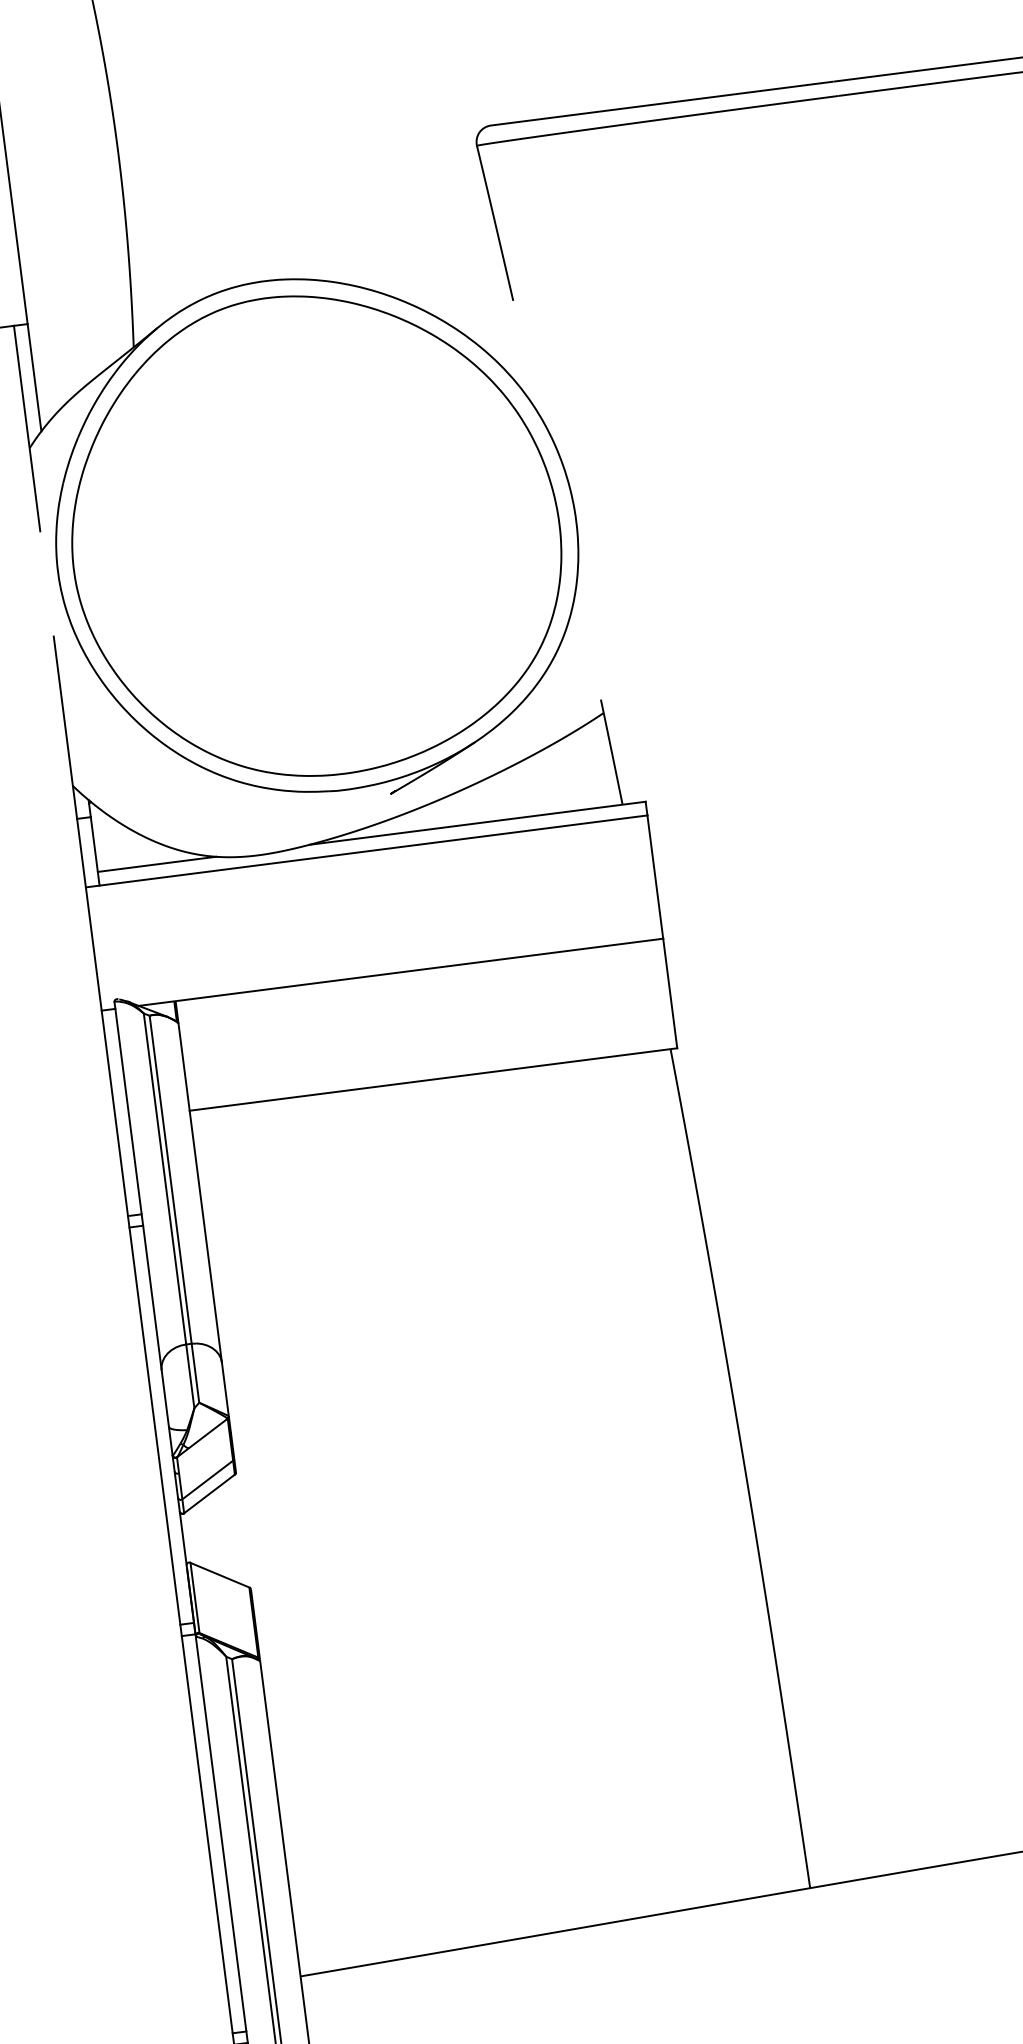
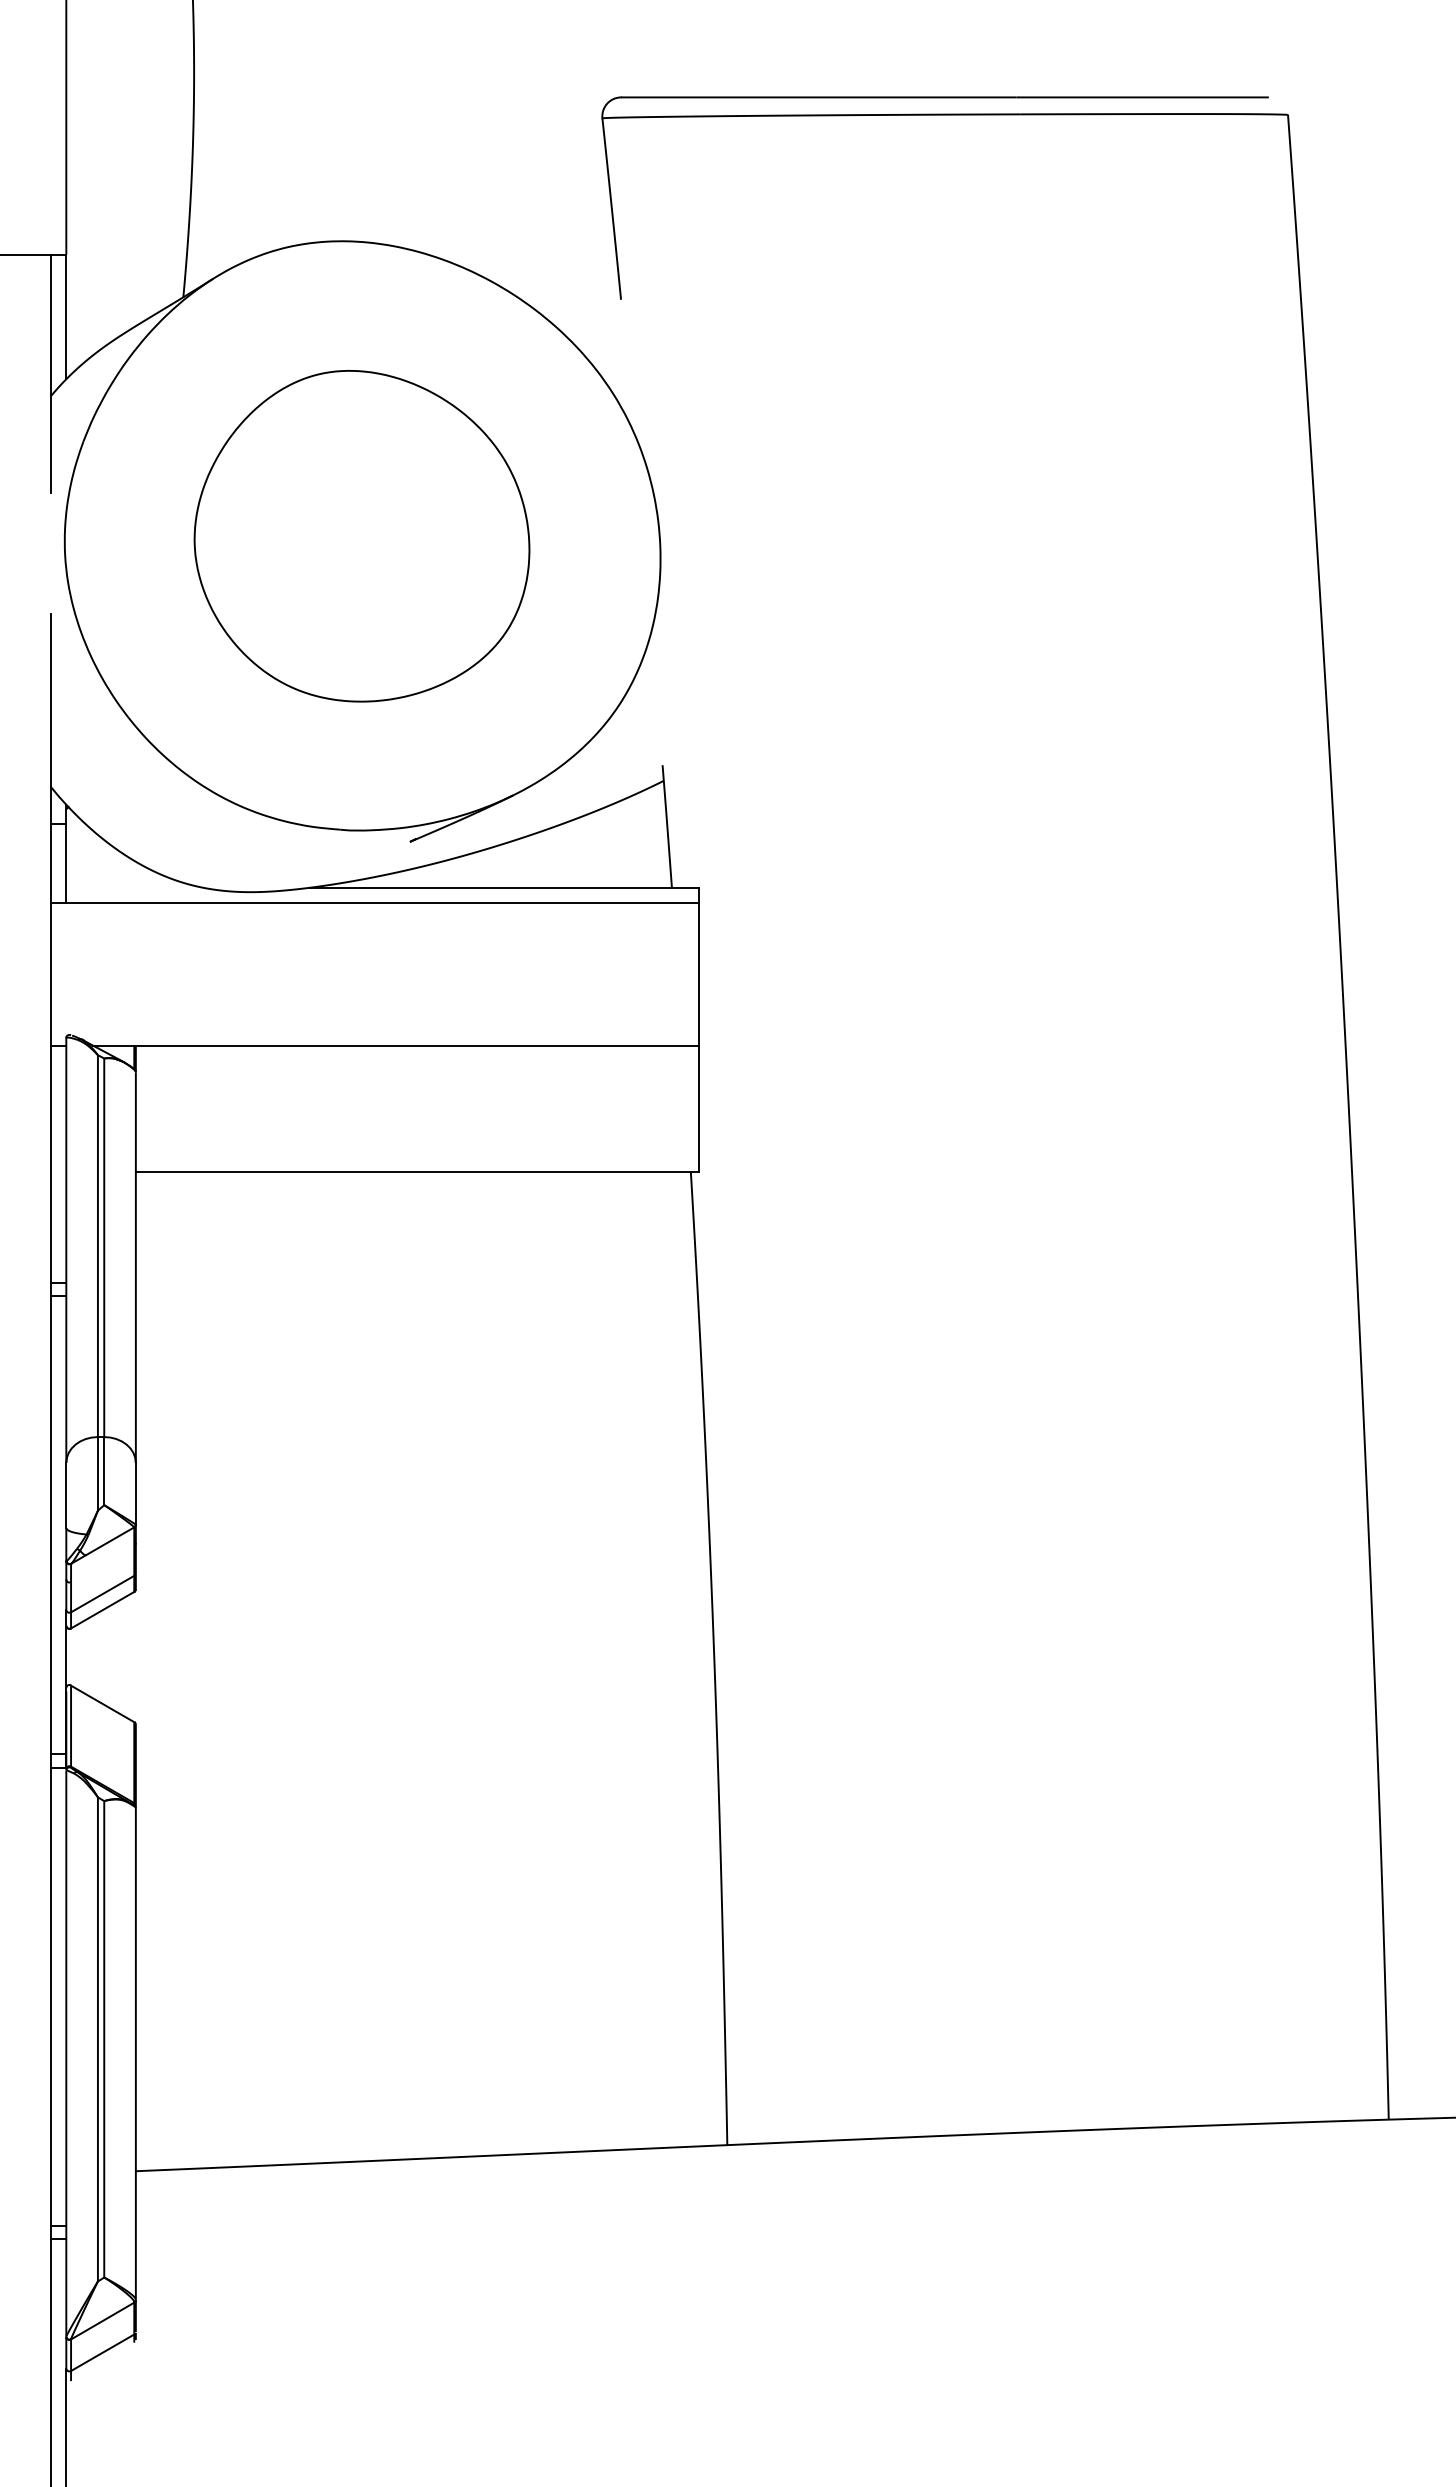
part: (314, 533) -> (361, 535), size x0.6
line: (156, 864) -> (134, 887), removed

